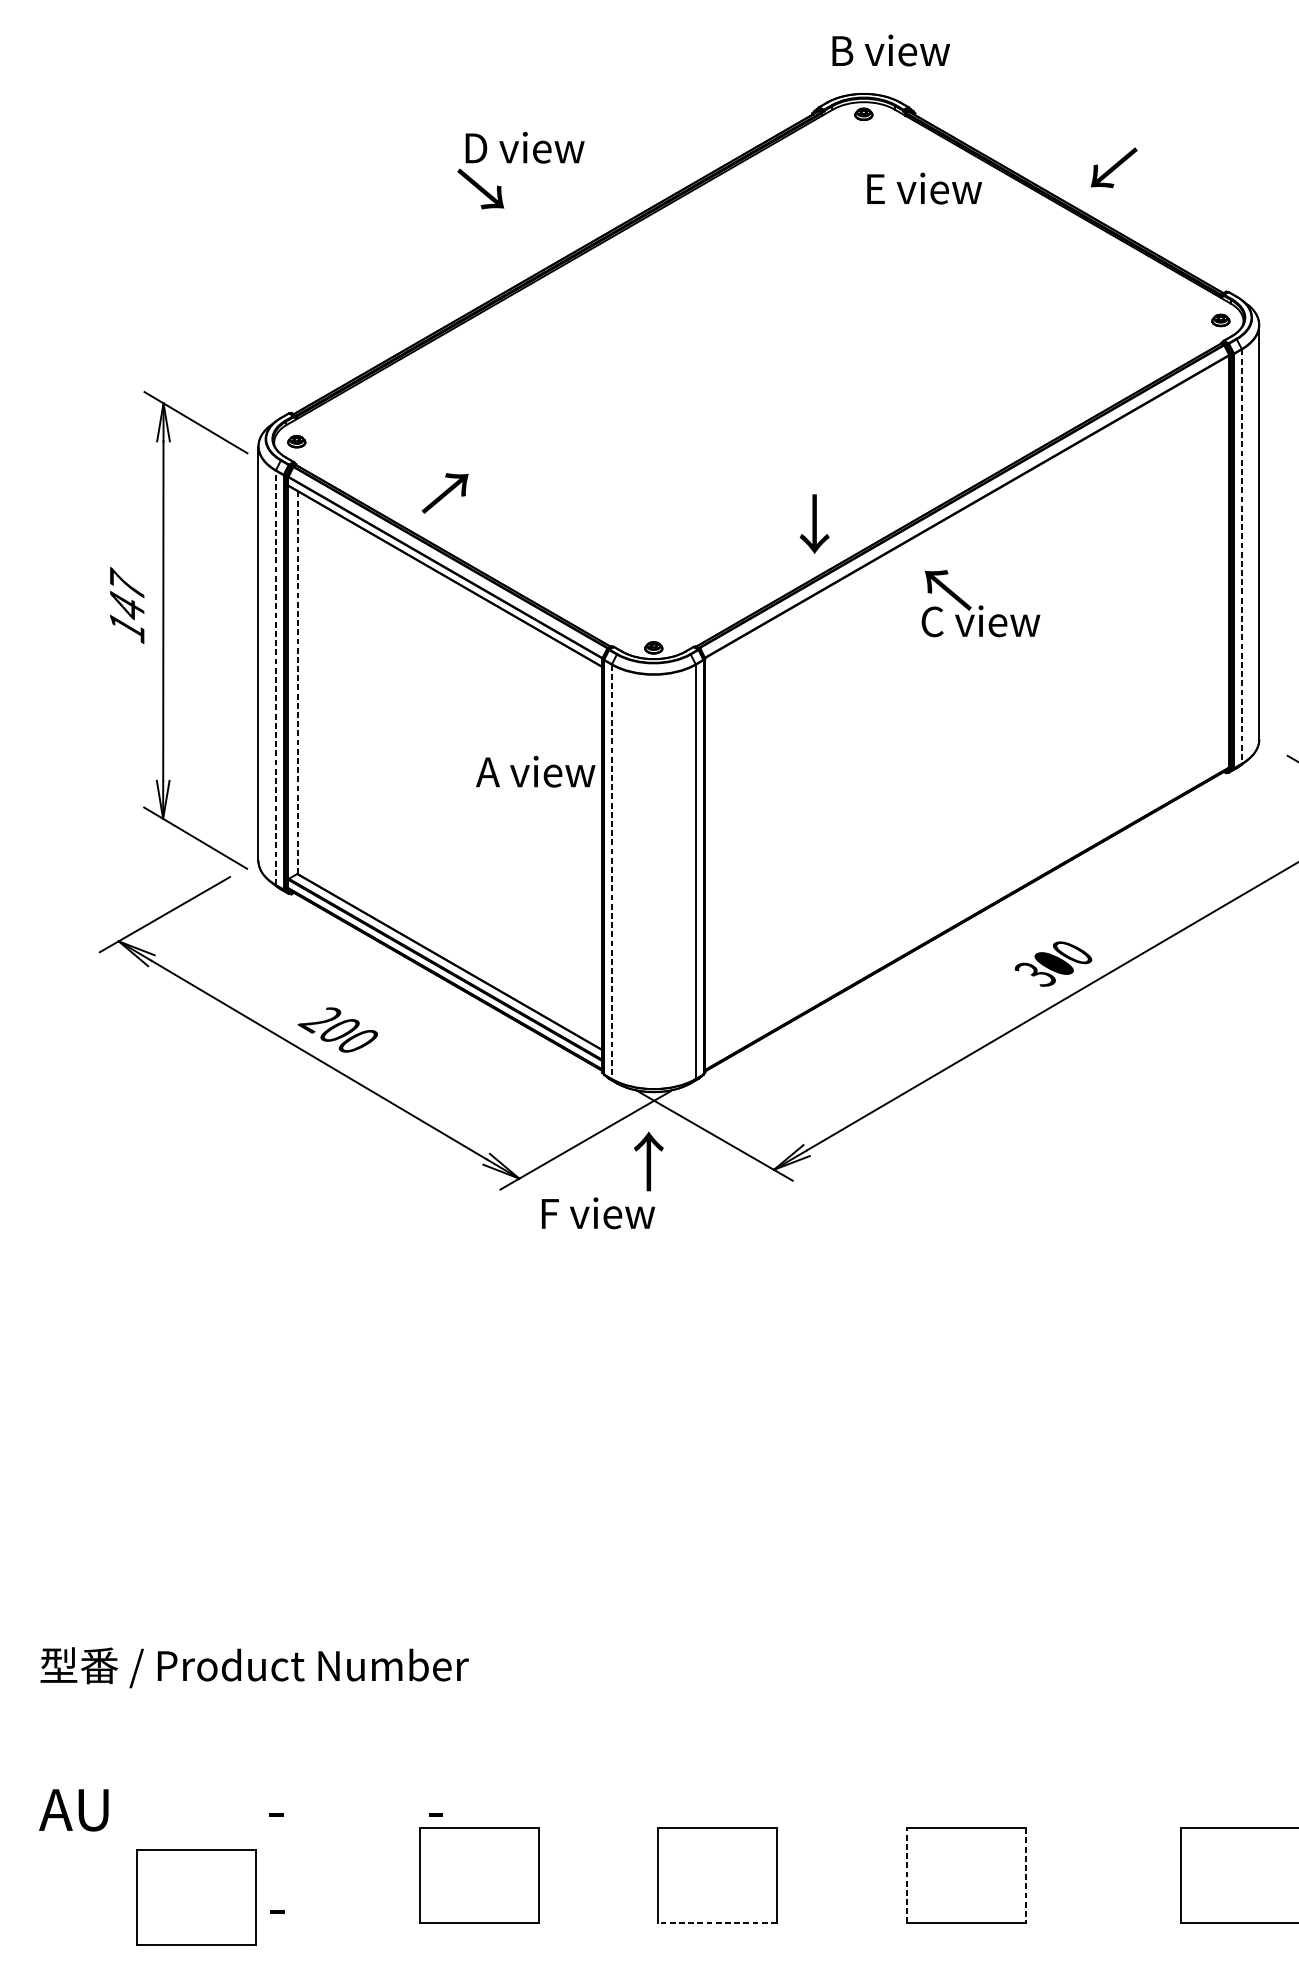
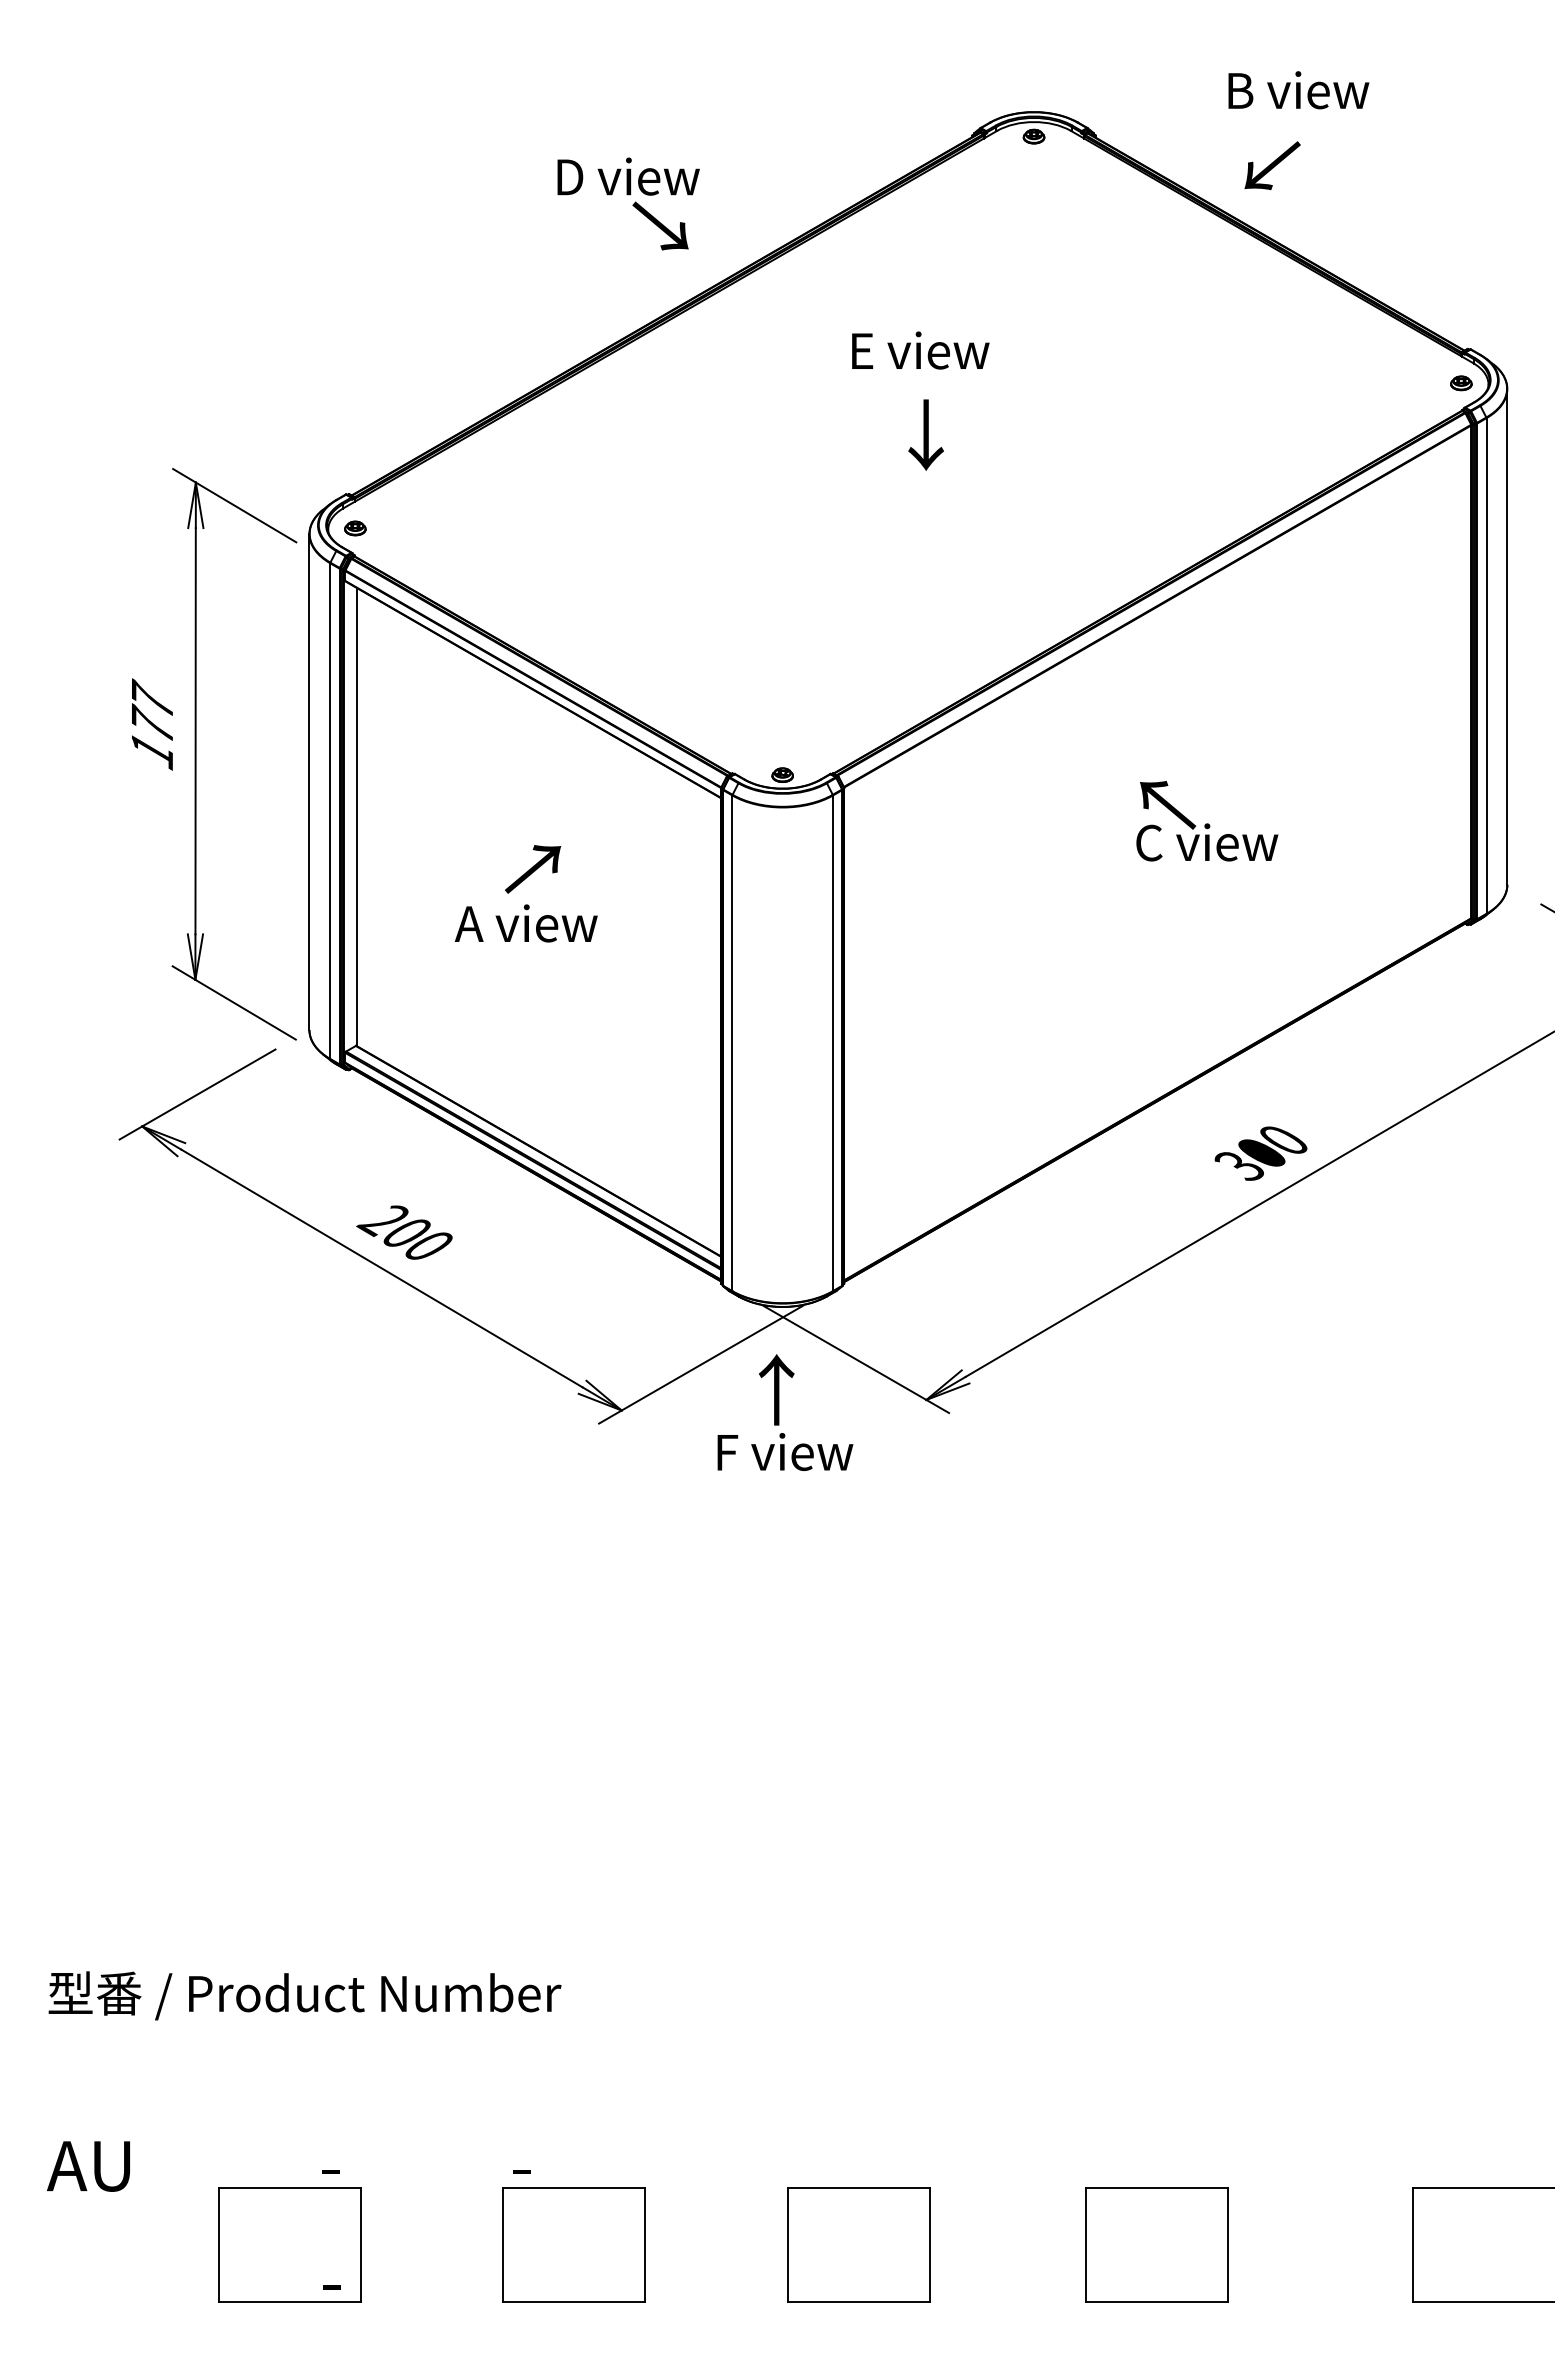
text: (890, 50) -> (1298, 90), moved
text: (1114, 167) -> (1272, 165), moved
text: (480, 188) -> (660, 225), moved
text: (924, 188) -> (920, 350), moved
text: (445, 493) -> (533, 869), moved
text: (814, 523) -> (925, 434), moved
line: (1241, 557) -> (1486, 666), dashed -> solid
text: (127, 603) -> (152, 722), 147 -> 177
text: (981, 603) -> (1207, 821), moved
line: (276, 678) -> (330, 811), dashed -> solid
line: (297, 682) -> (356, 816), dashed -> solid
text: (535, 771) -> (525, 923), moved
line: (611, 872) -> (732, 1043), dashed -> solid
text: (598, 1212) -> (785, 1451), moved
line: (907, 1875) -> (1086, 2244), dashed -> solid
line: (1026, 1875) -> (1228, 2244), dashed -> solid
part: (195, 1897) -> (289, 2244), moved
line: (717, 1923) -> (858, 2301), dashed -> solid

